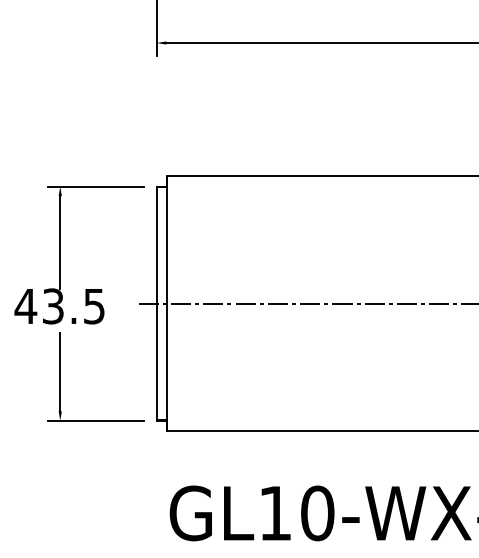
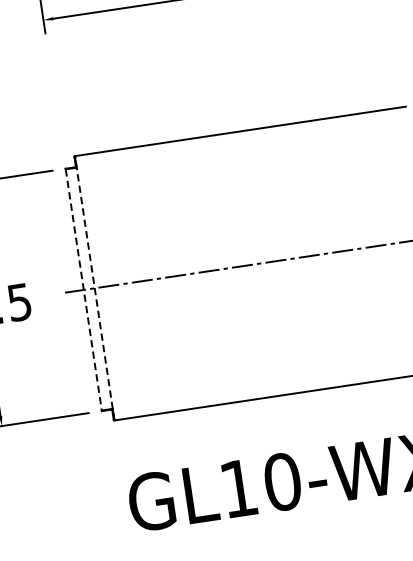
line: (167, 303) -> (94, 288), solid -> dashed
line: (156, 304) -> (83, 290), solid -> dashed

